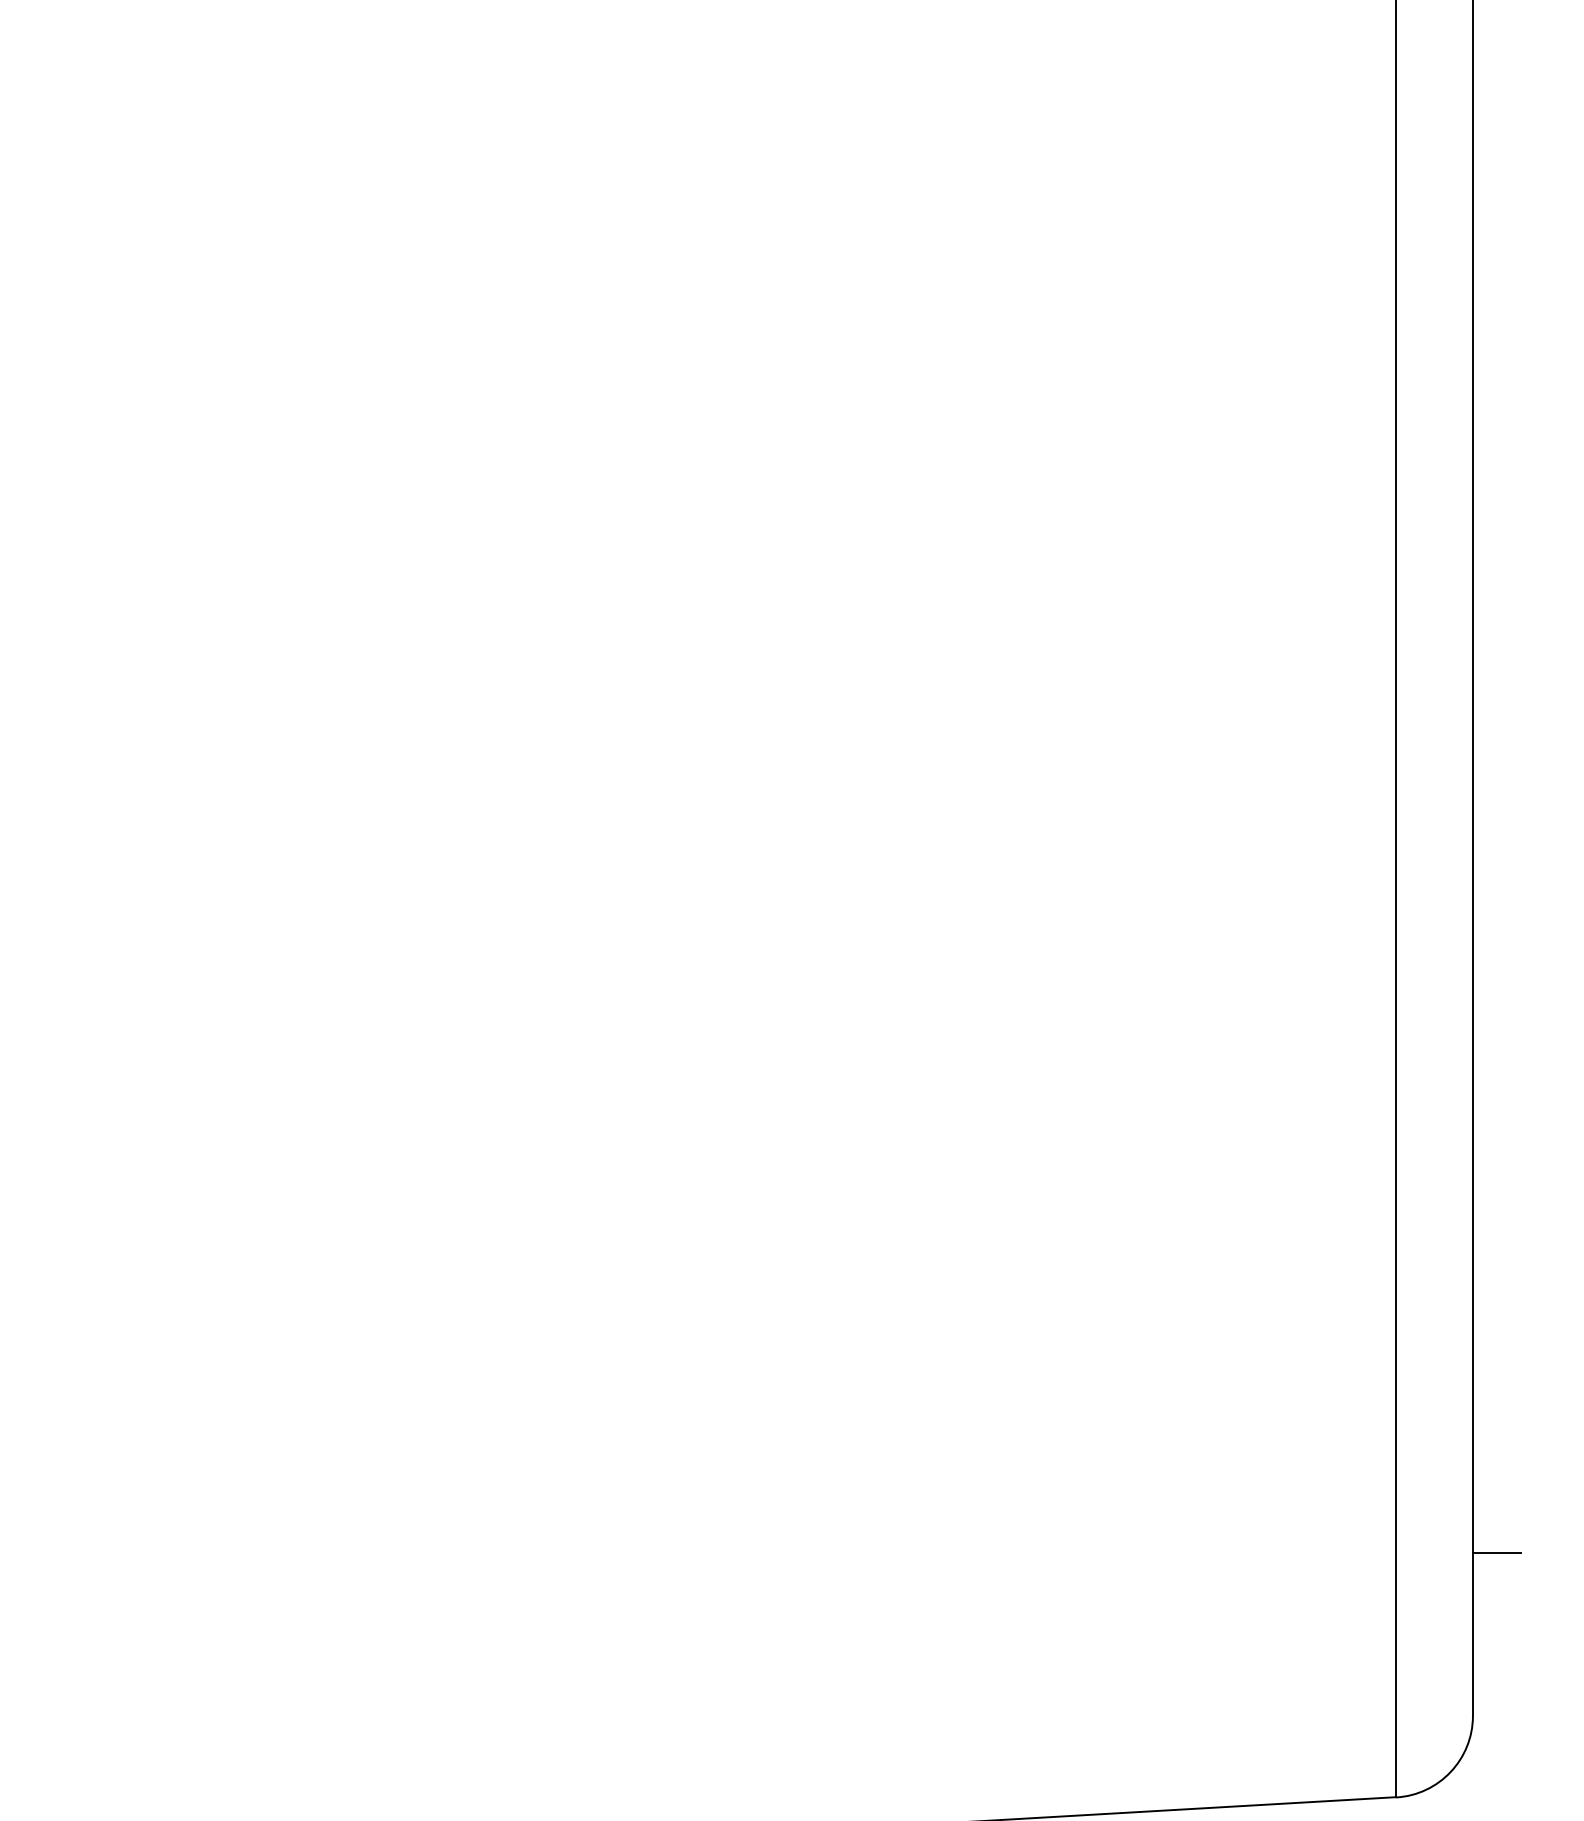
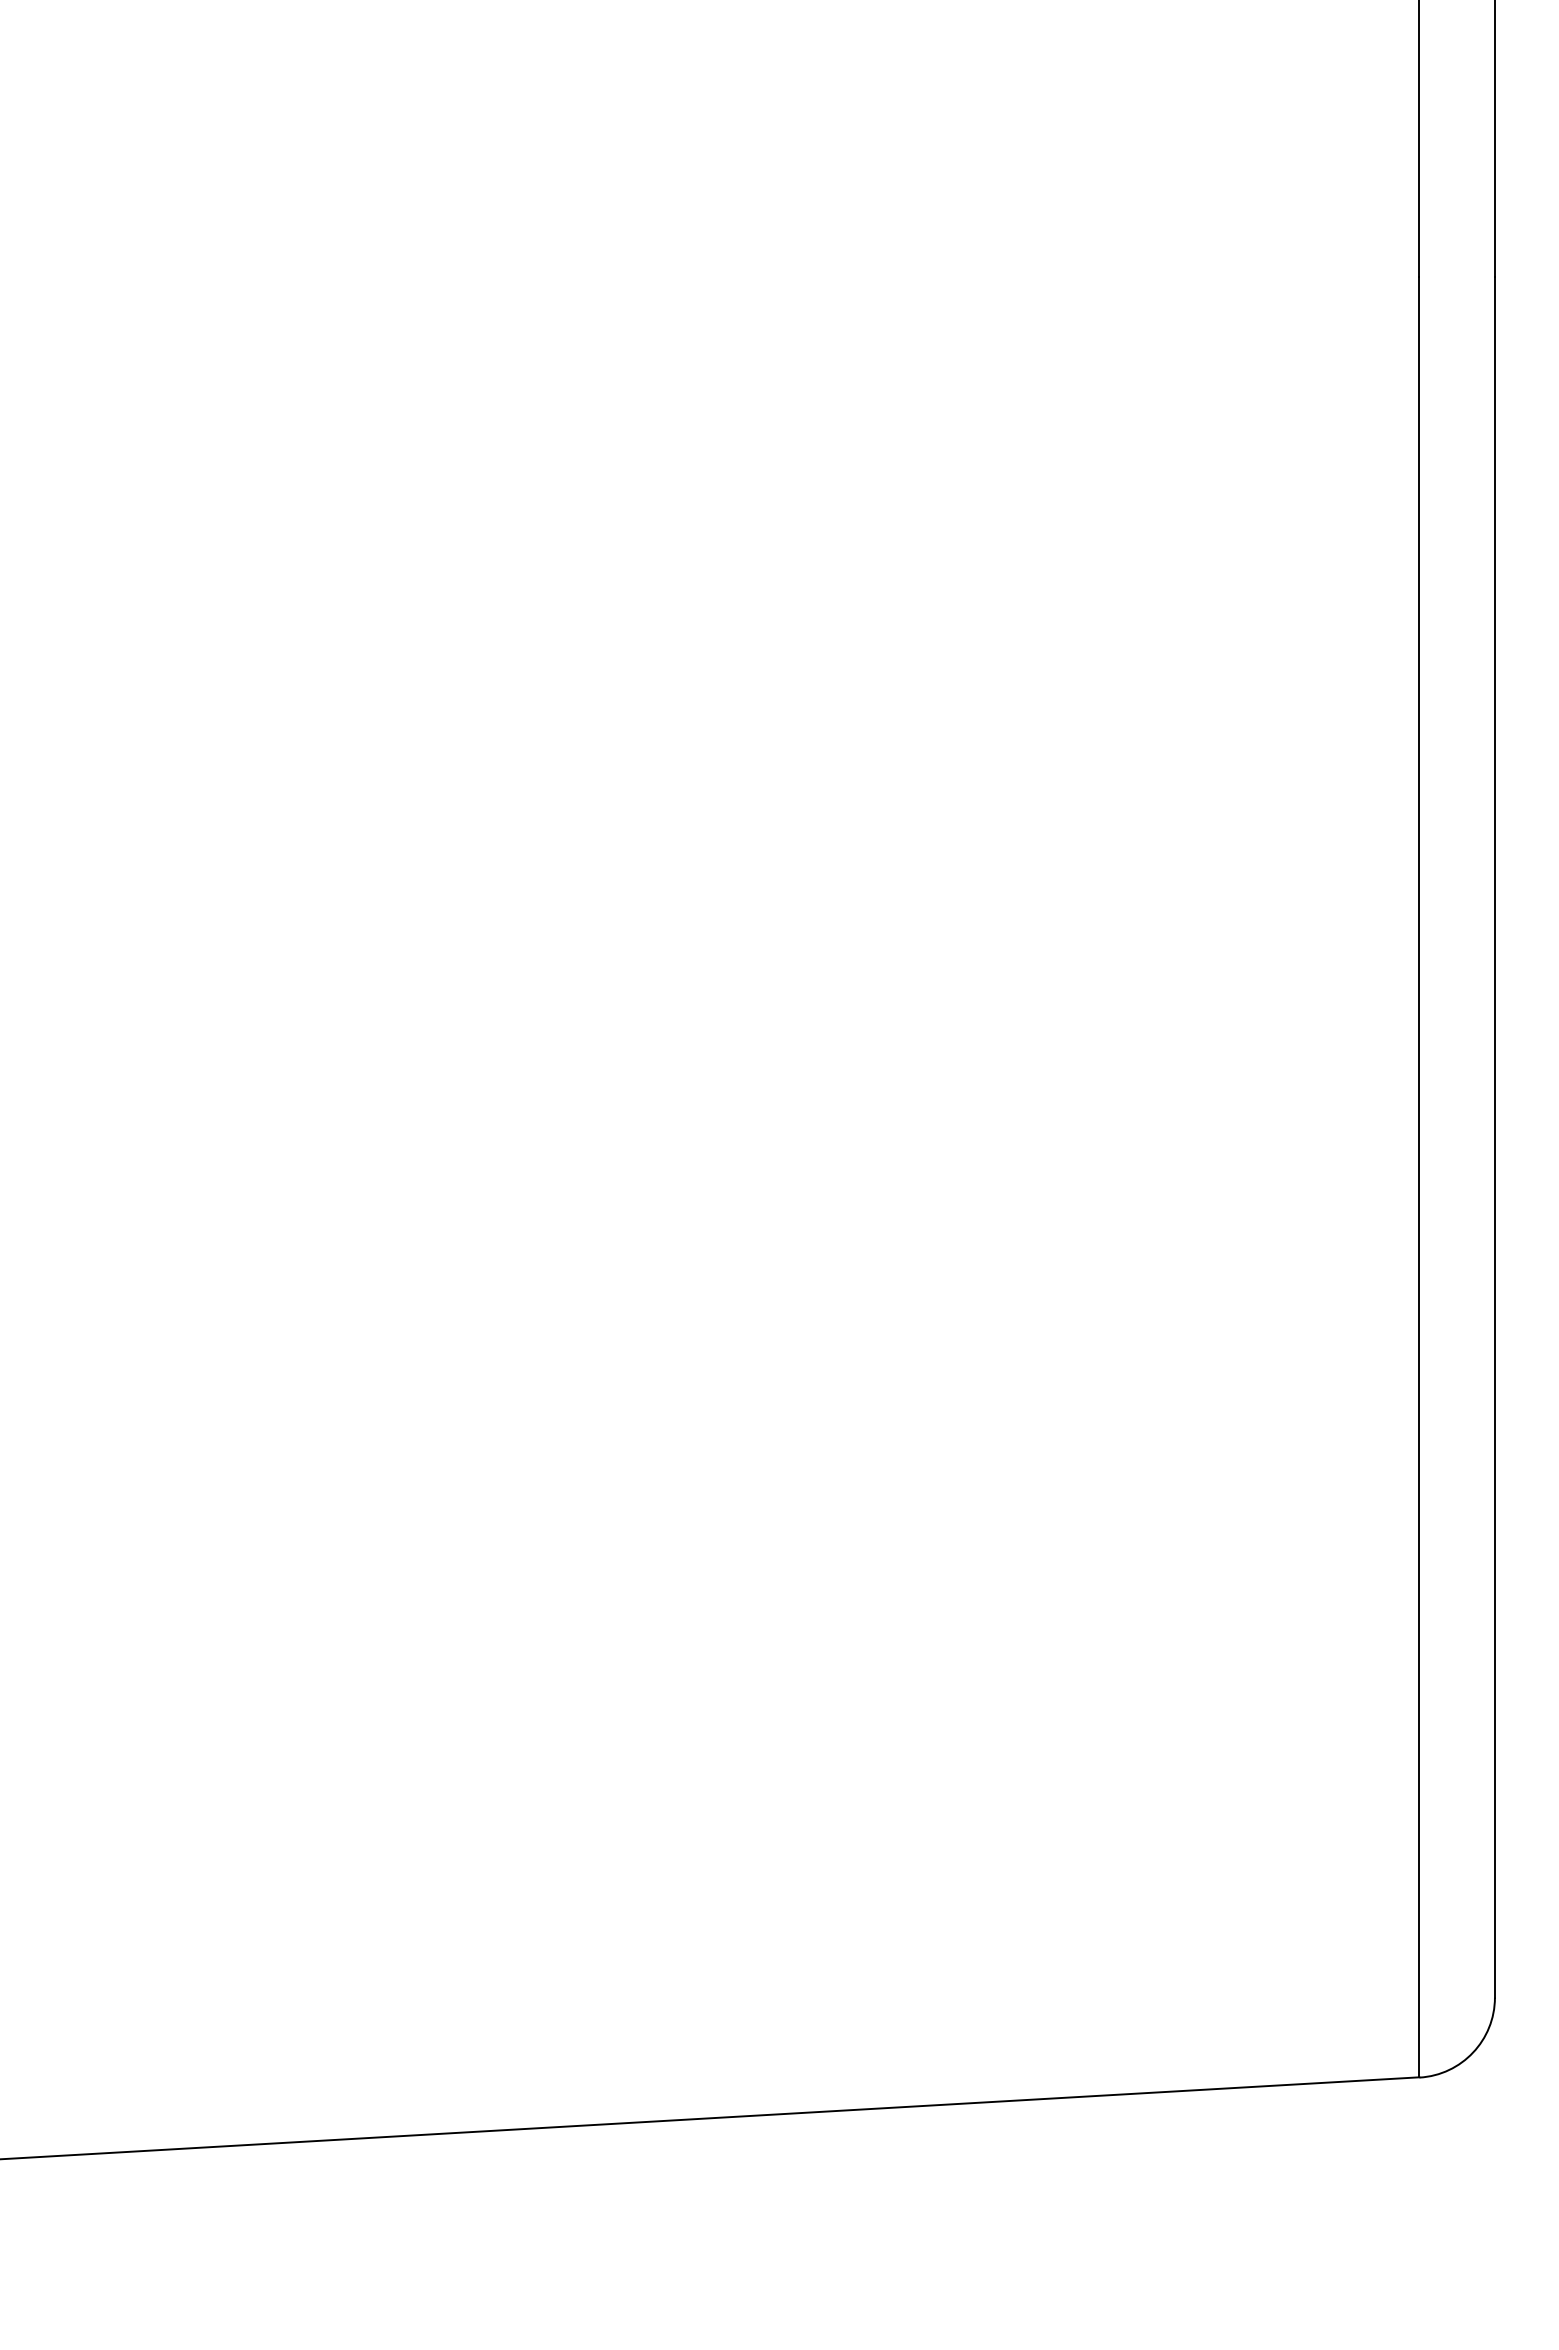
line: (1496, 1552) -> (1518, 1837), removed

